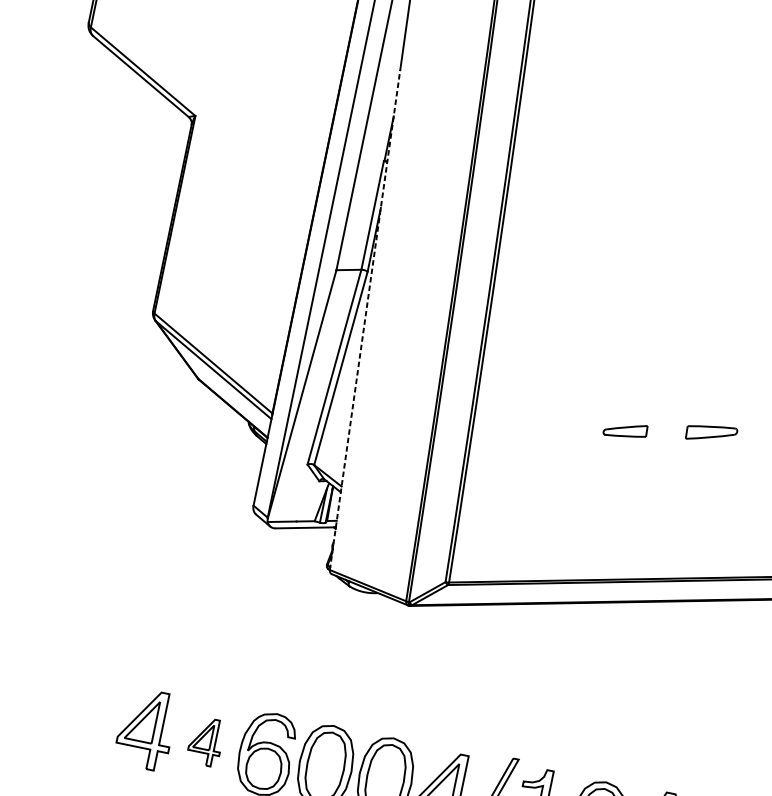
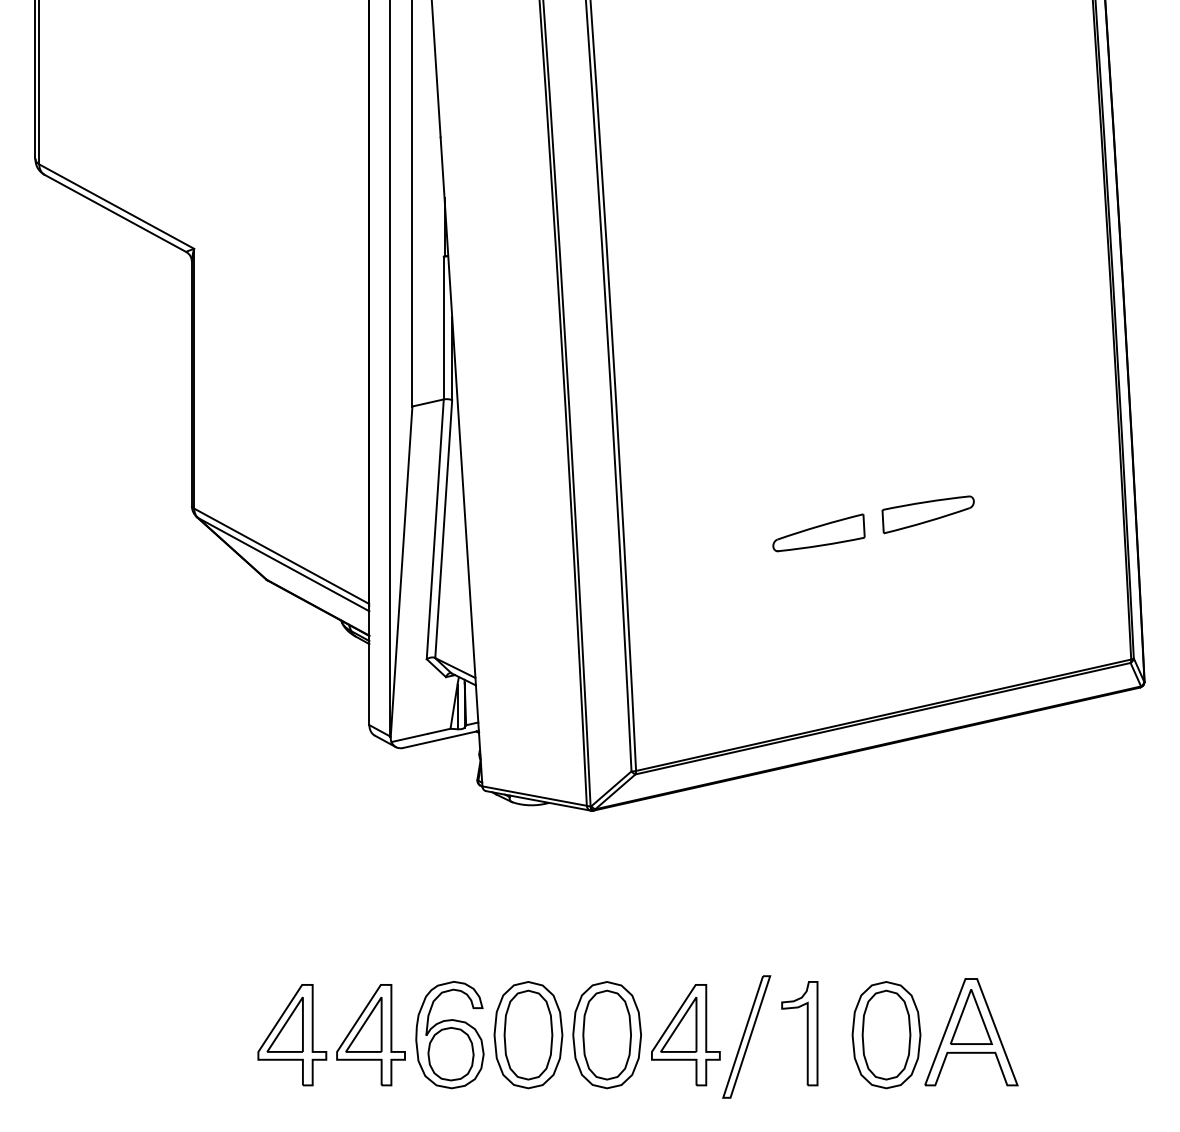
line: (365, 319) -> (461, 461), dashed -> solid
part: (625, 429) -> (818, 532), size x1.67
part: (711, 433) -> (927, 514), size x1.43
part: (205, 741) -> (370, 1035), size x1.67

